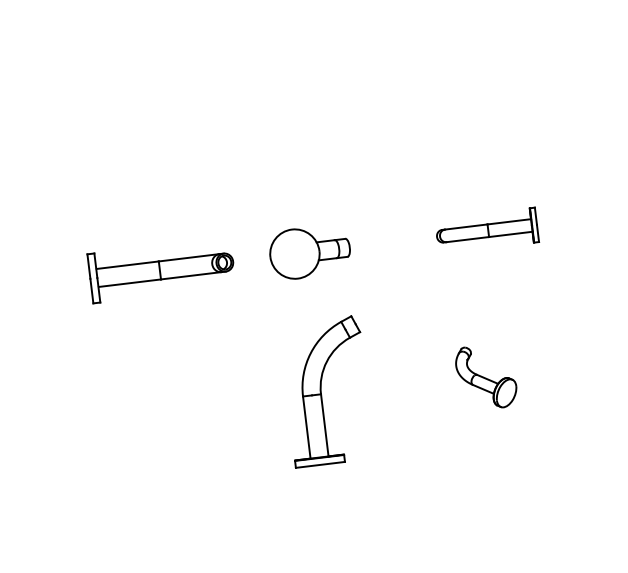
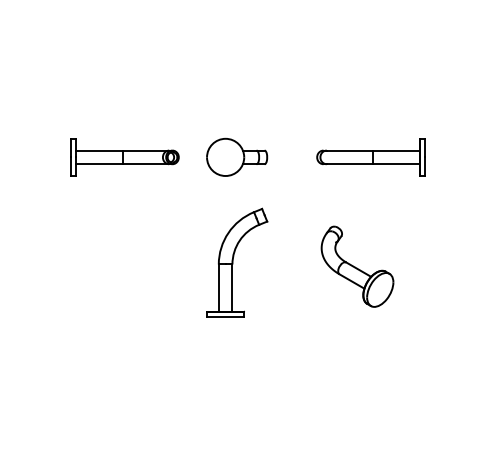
part: (486, 231) -> (370, 157), size x1.43
part: (486, 376) -> (357, 266), size x1.67

